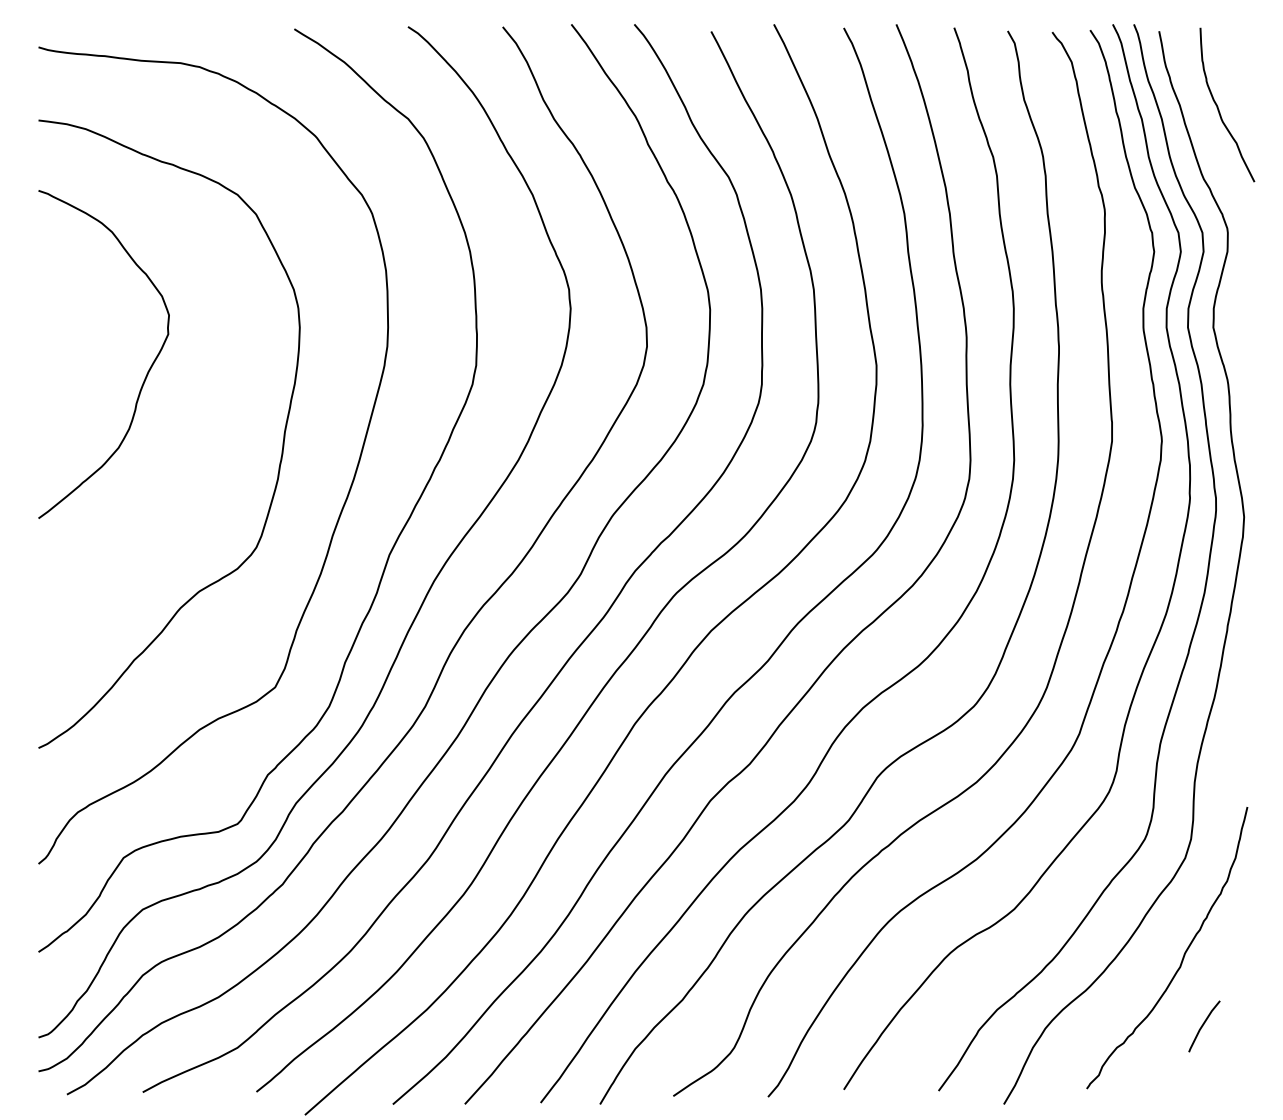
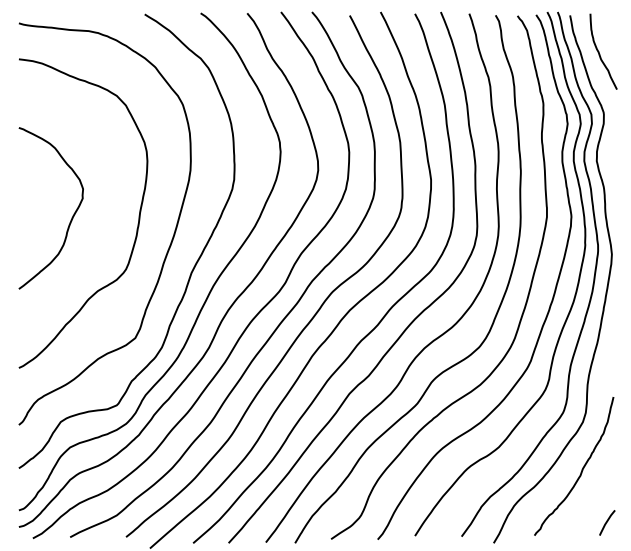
curve: (145, 372) -> (71, 217), moved
line: (1204, 1025) -> (607, 522), moved

